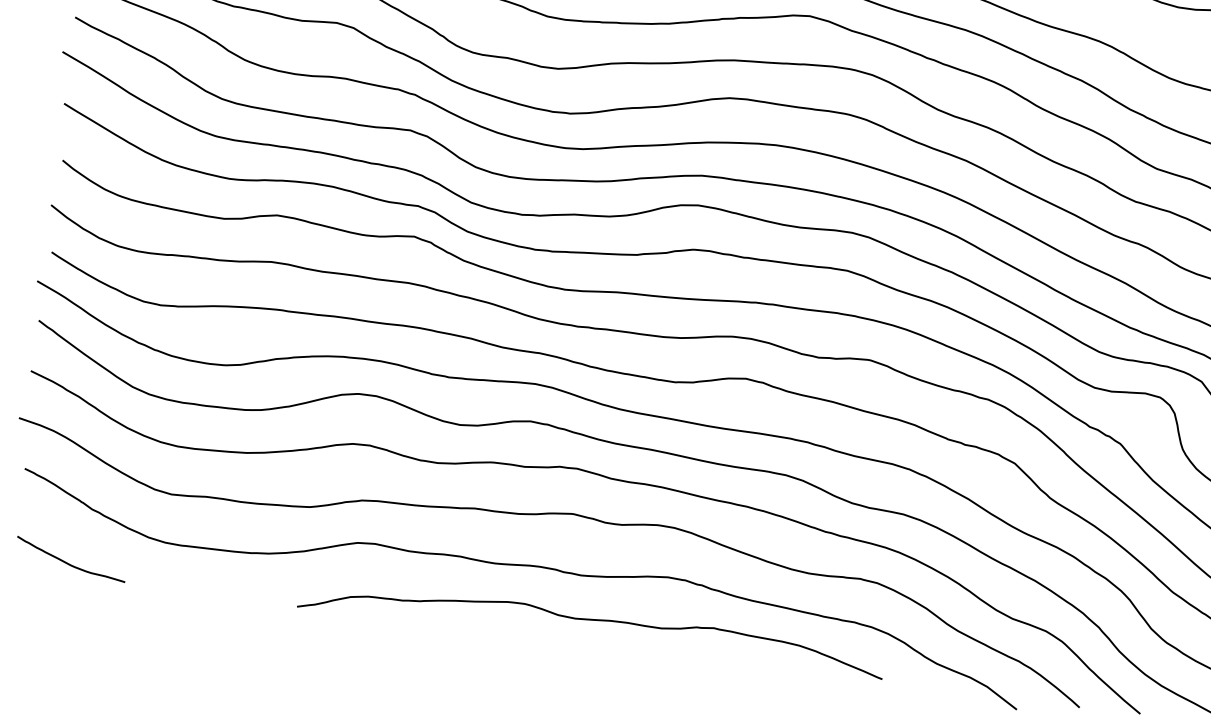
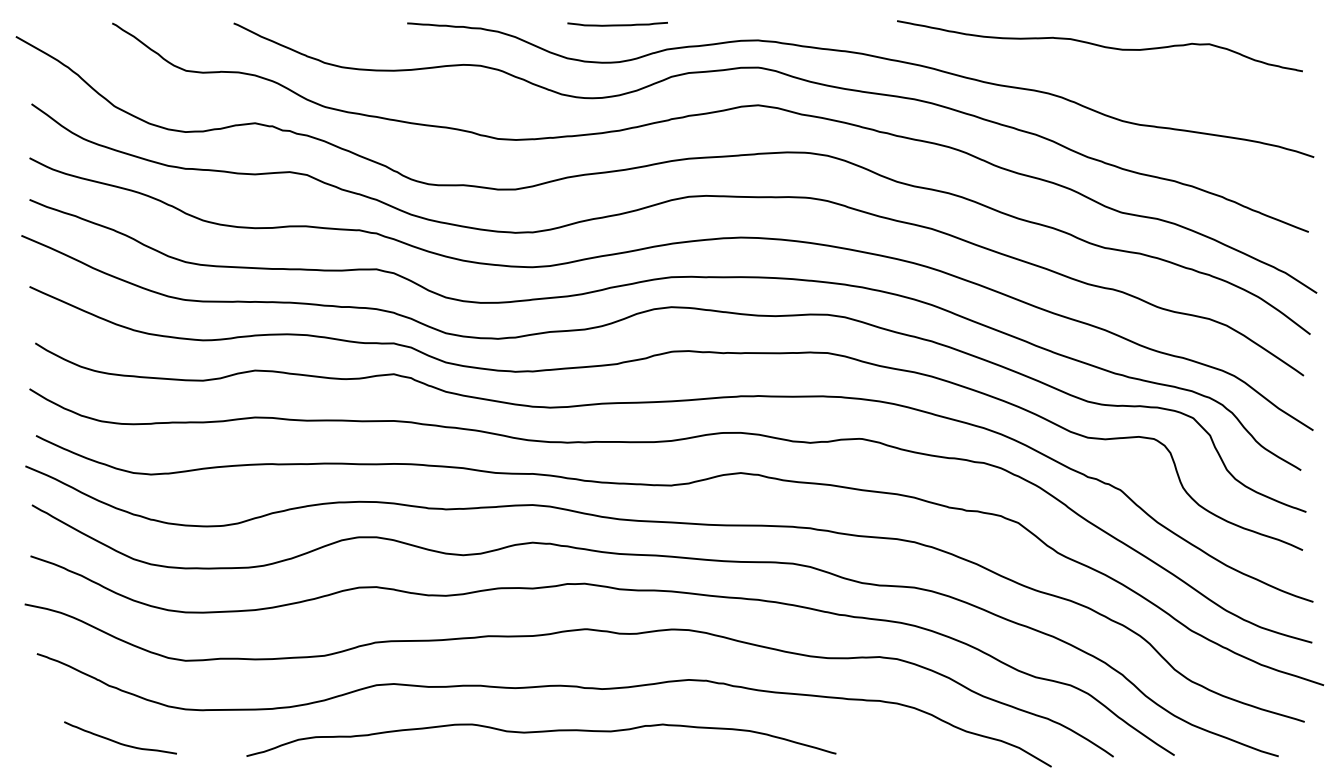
curve: (67, 562) -> (117, 741), moved
curve: (592, 620) -> (541, 732), moved

